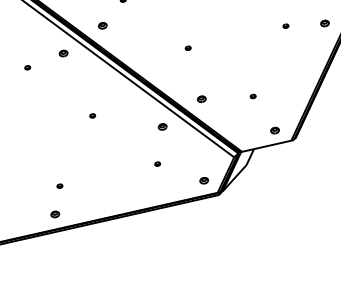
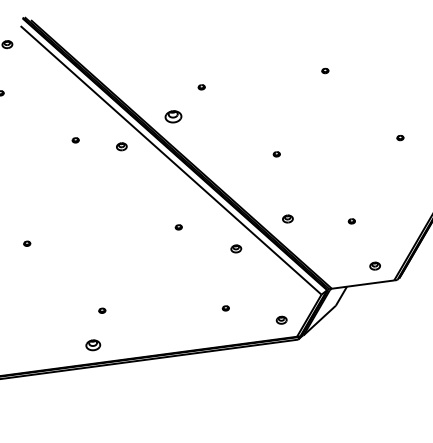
part: (102, 25) -> (173, 116), size x1.6
part: (27, 67) -> (75, 140), moved
part: (92, 116) -> (178, 227), moved
part: (157, 164) -> (225, 308), moved
part: (55, 213) -> (93, 344), size x1.4

